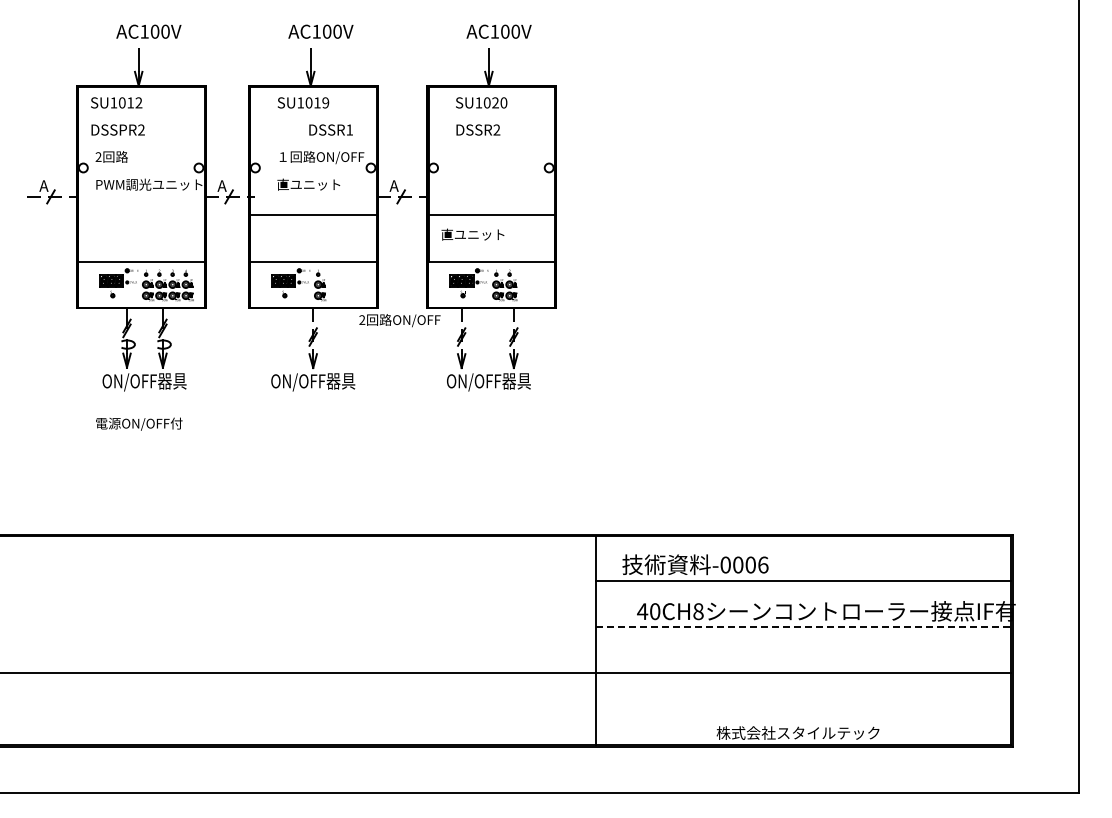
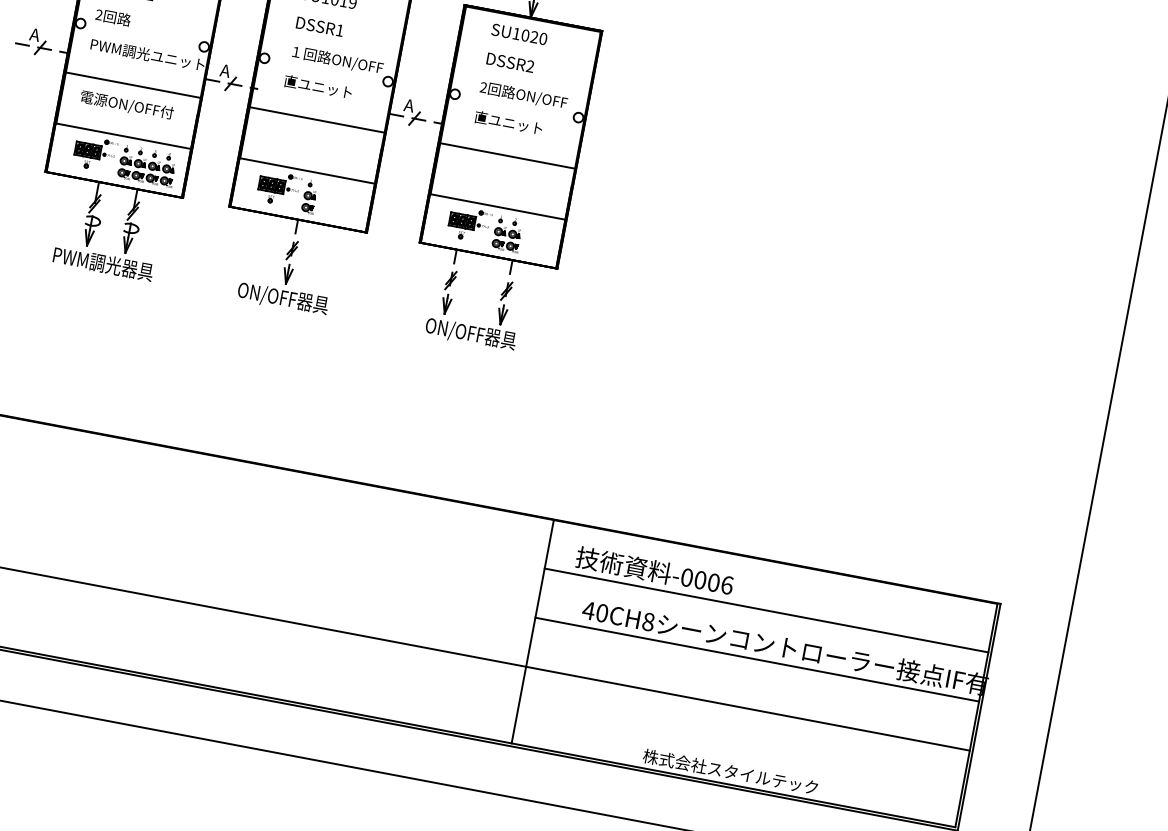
text: (330, 129) -> (319, 26), moved
line: (140, 214) -> (132, 84), added
text: (472, 234) -> (508, 122), moved
text: (399, 320) -> (523, 95), moved
text: (144, 381) -> (102, 264), ON/OFF器具 -> PWM調光器具
text: (139, 423) -> (127, 104), moved
line: (803, 627) -> (757, 660), dashed -> solid

